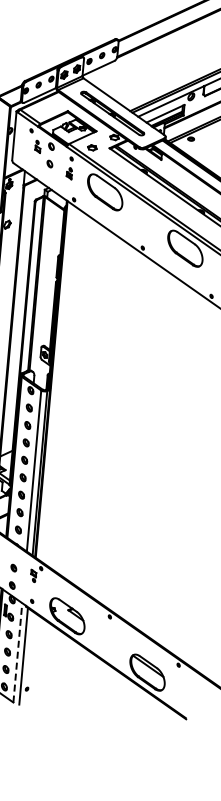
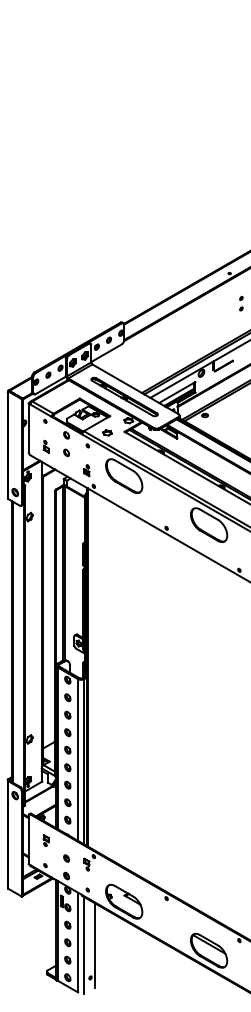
part: (37, 146) -> (45, 446), moved
part: (69, 173) -> (86, 470), moved
line: (18, 652) -> (78, 942), dashed -> solid
line: (34, 657) -> (95, 945), added

